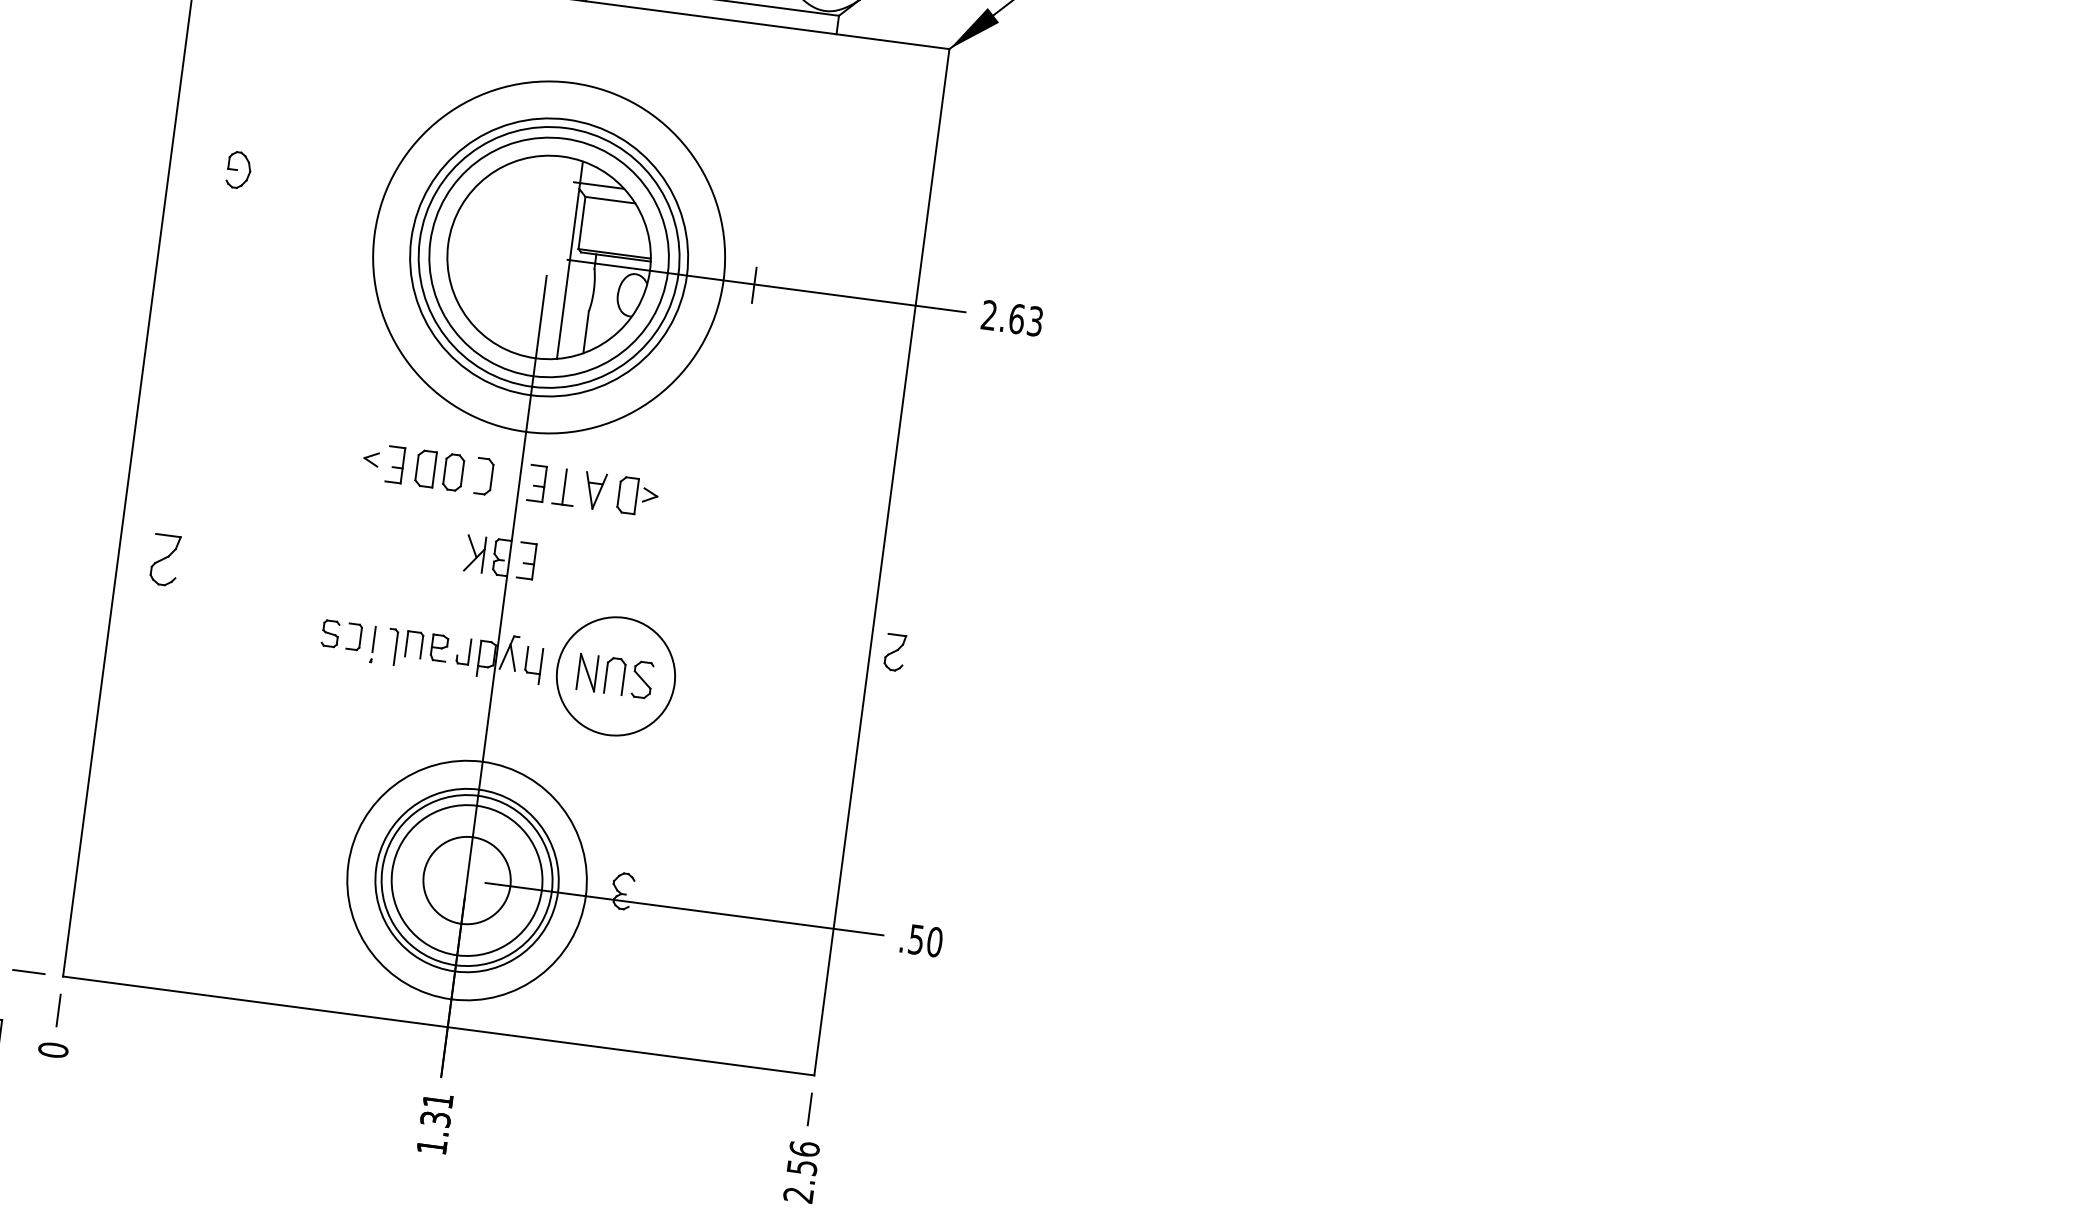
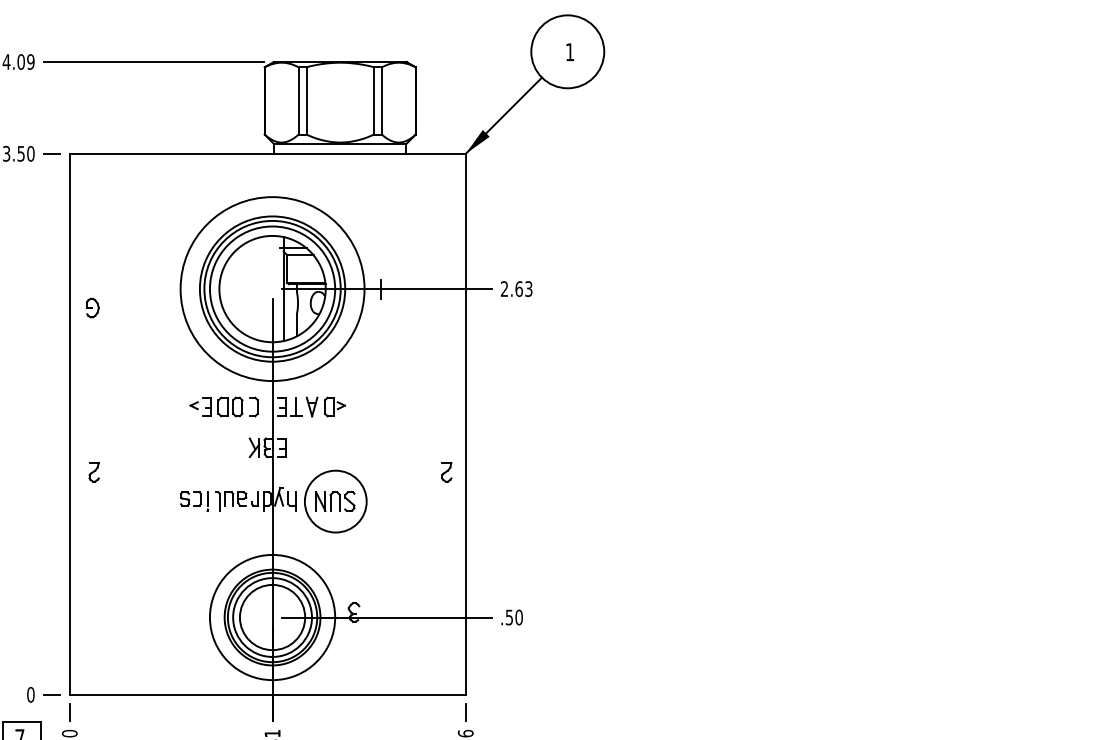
part: (238, 169) -> (92, 307), moved
part: (163, 560) -> (93, 472), size x0.71
part: (894, 653) -> (446, 472), moved
circle: (466, 880) -> (272, 617), size x1.43

